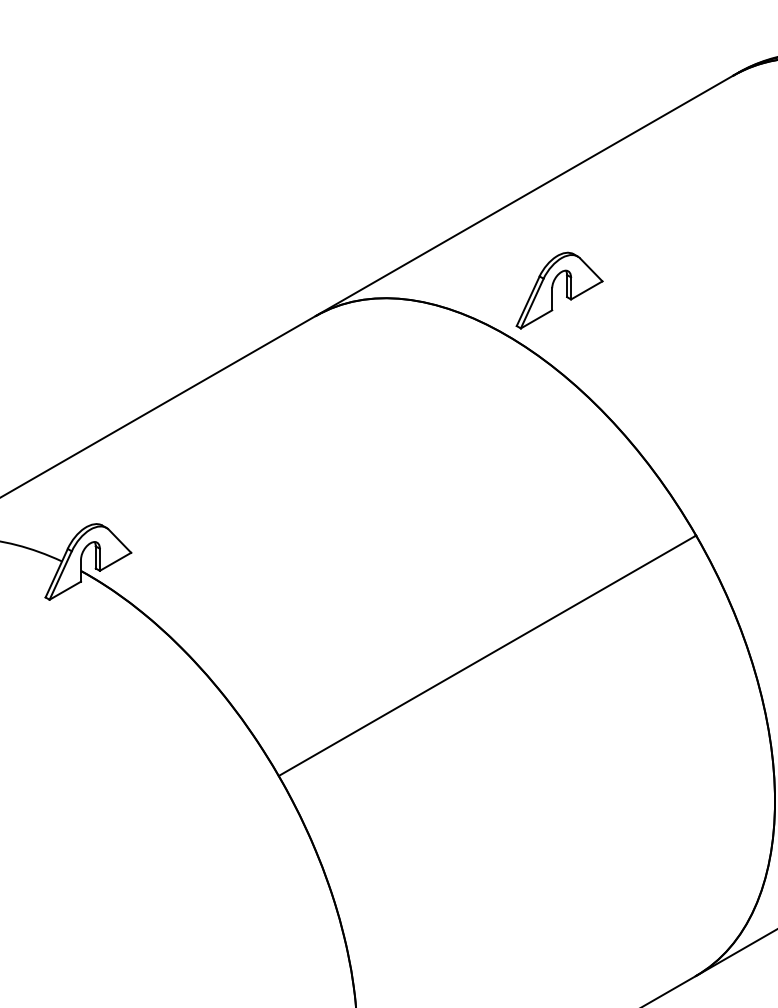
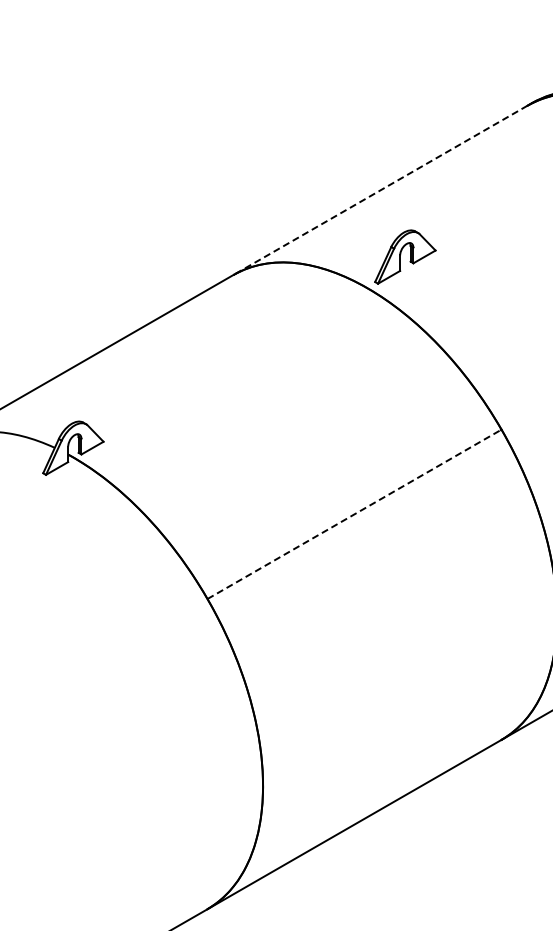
line: (524, 196) -> (380, 190), solid -> dashed
line: (487, 656) -> (354, 514), solid -> dashed

